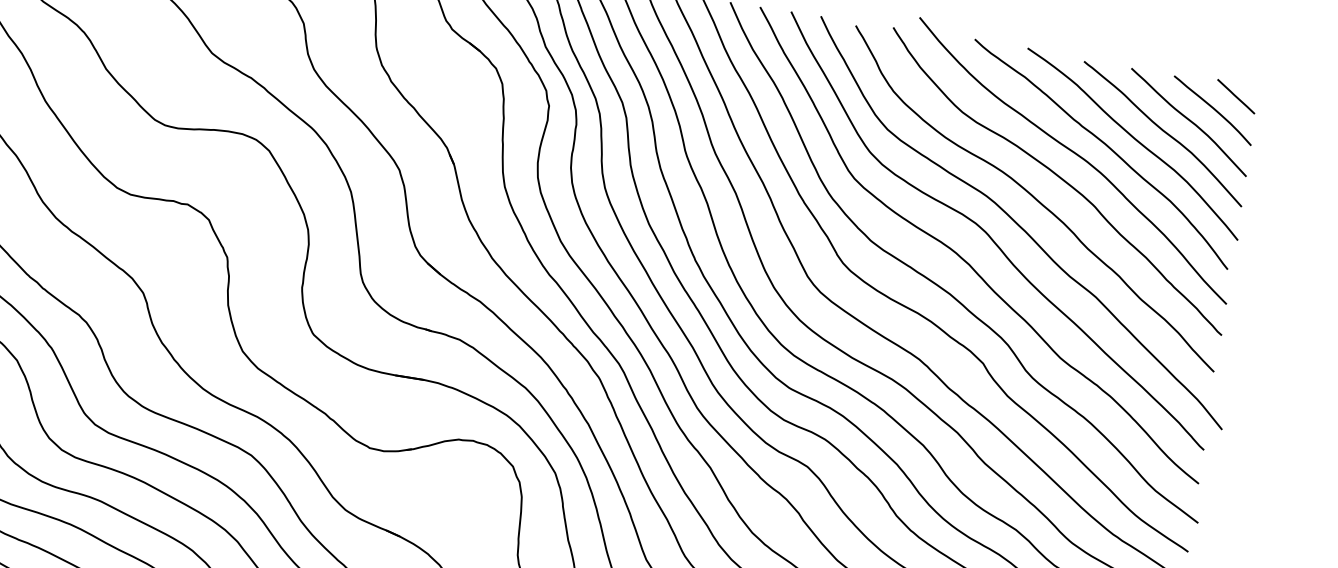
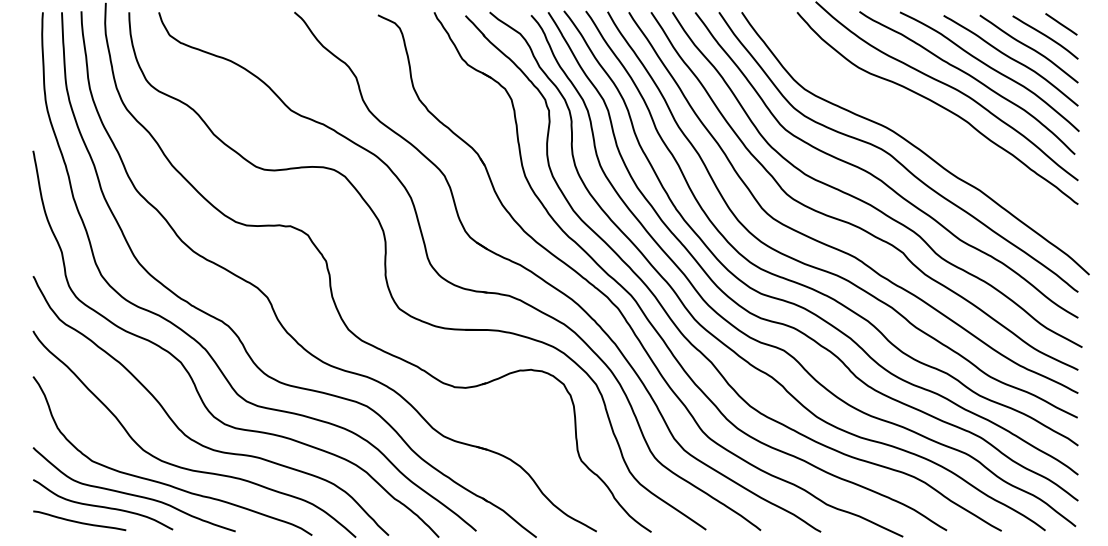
curve: (1034, 199) -> (922, 124), removed

